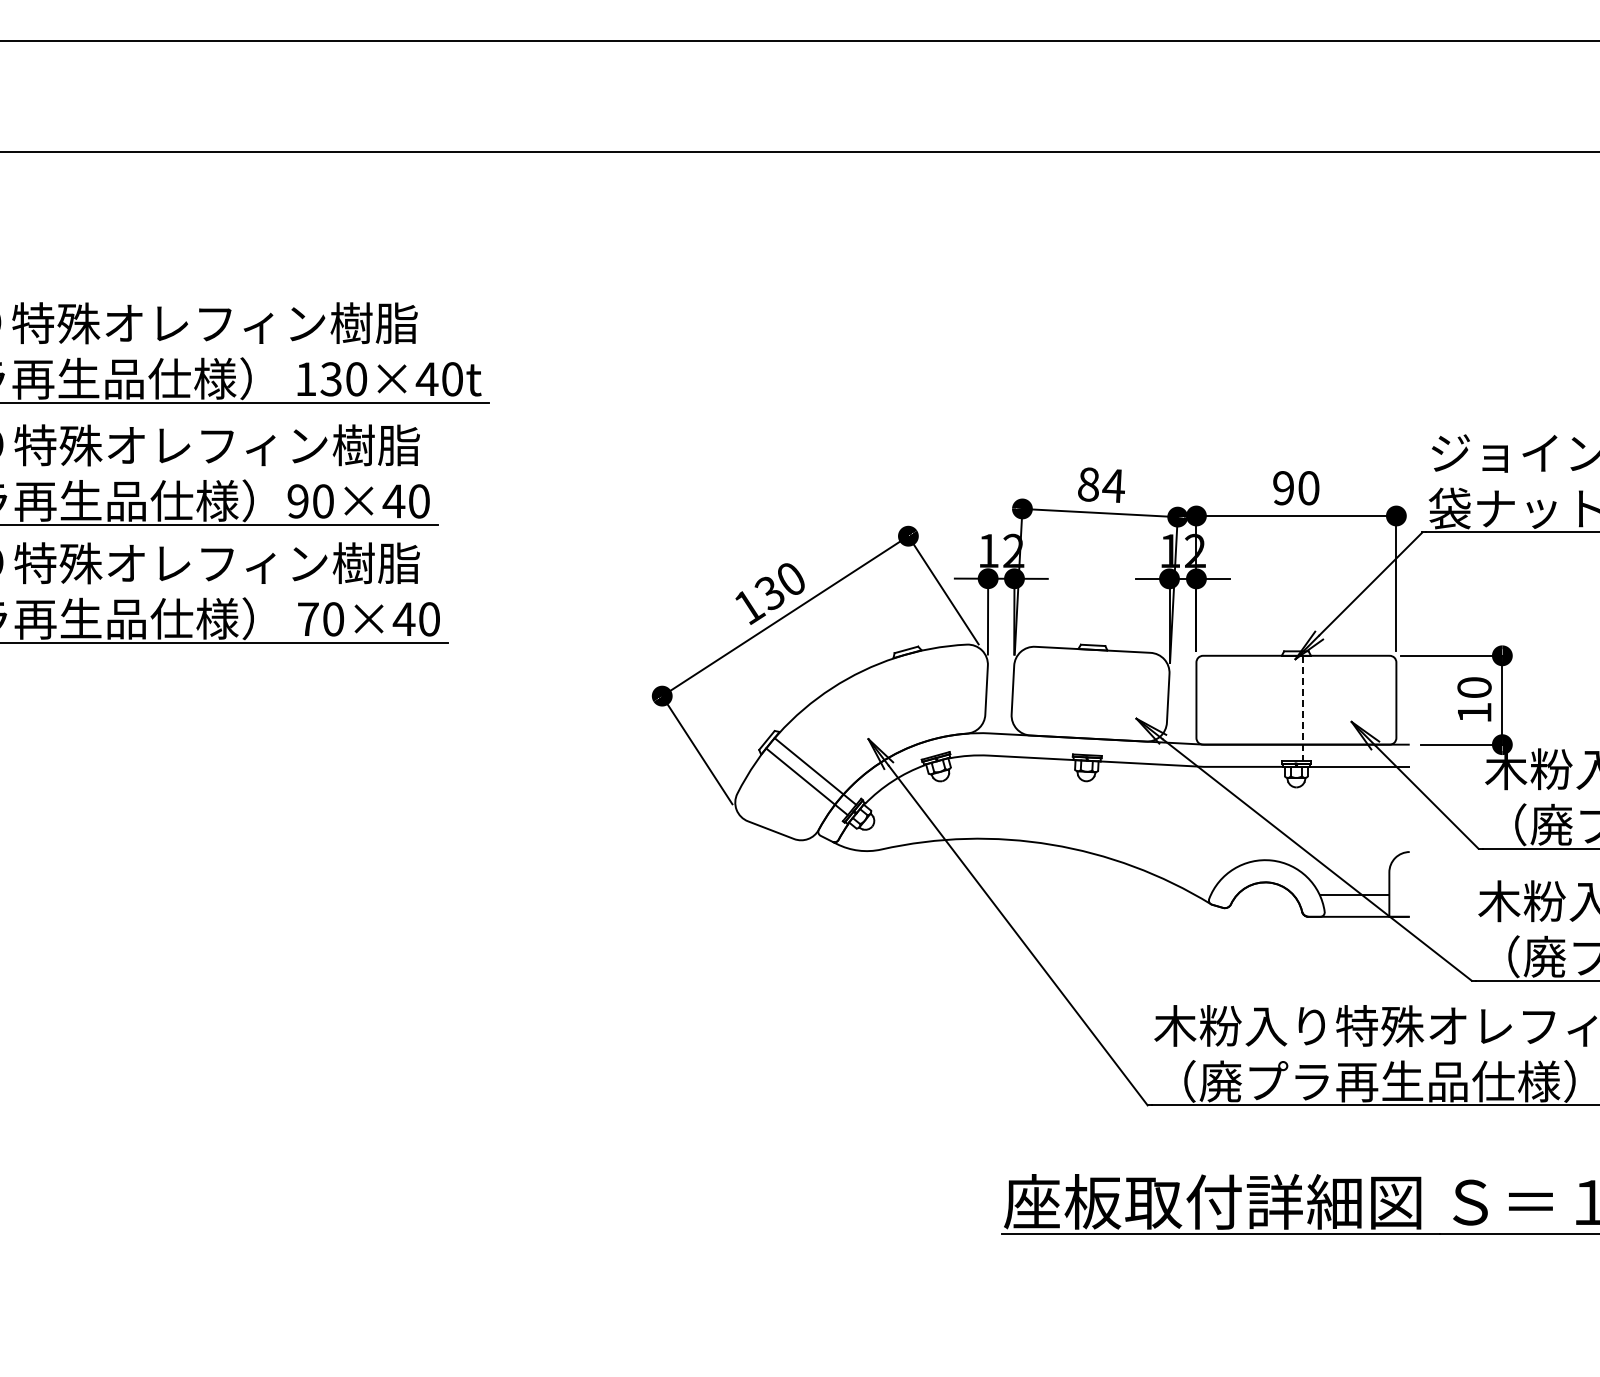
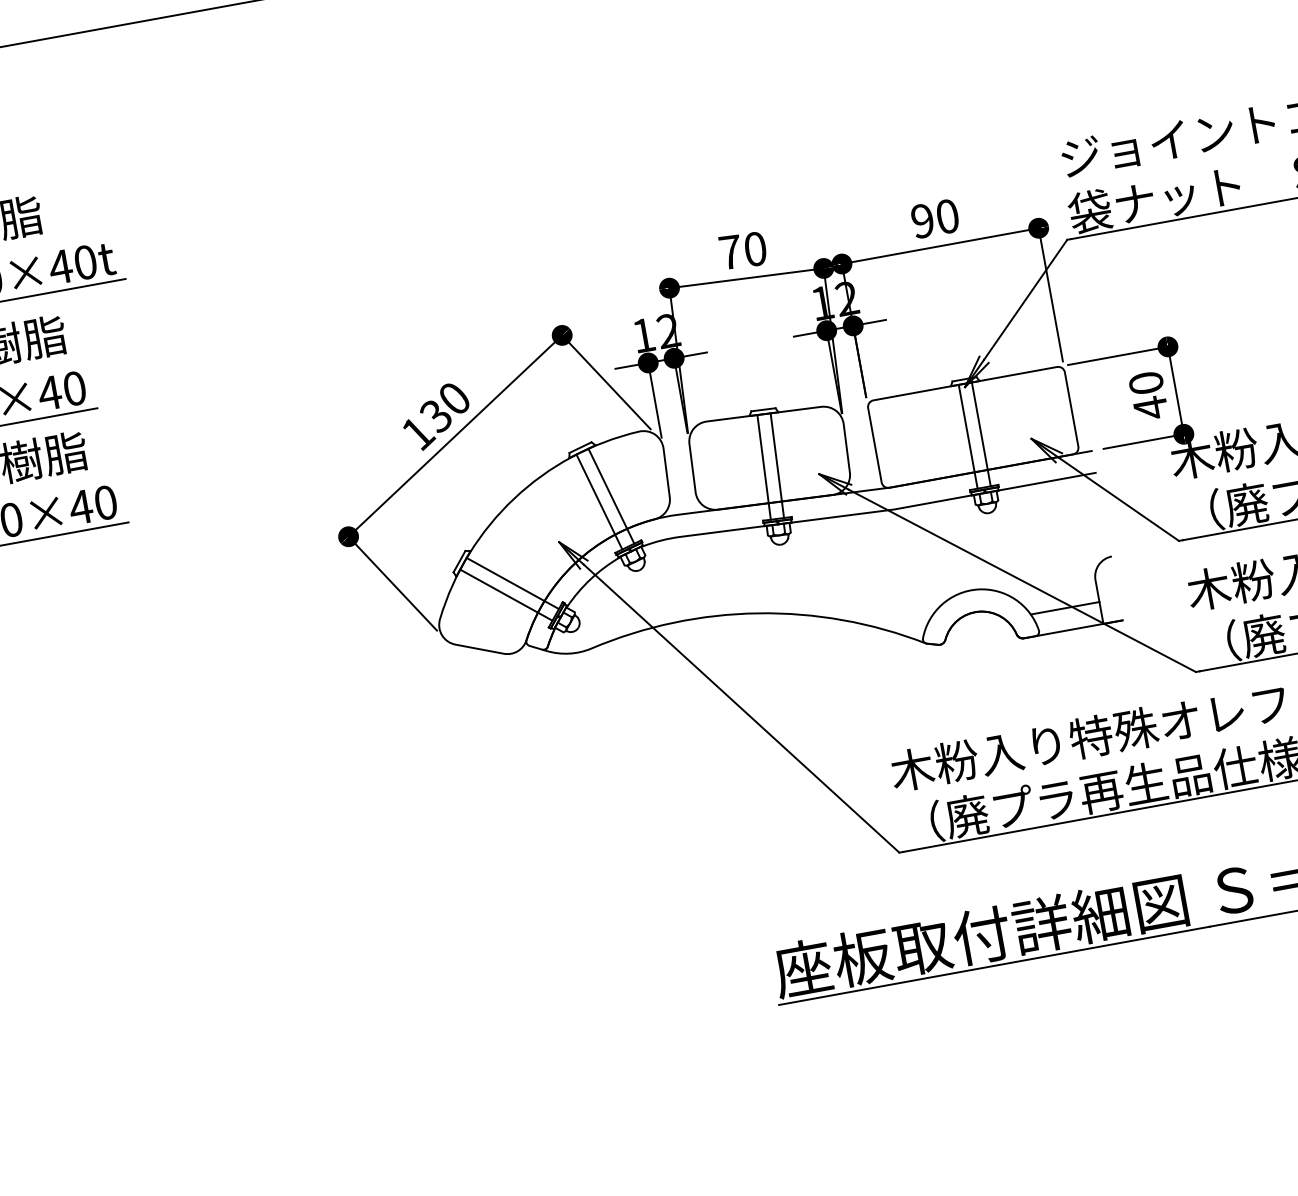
text: (1101, 485) -> (743, 250), 84 -> 70
line: (1083, 701) -> (764, 466), added
line: (1096, 702) -> (776, 465), added
line: (928, 703) -> (611, 496), added
line: (915, 706) -> (599, 501), added
line: (1289, 708) -> (967, 436), added
line: (1303, 708) -> (981, 434), dashed -> solid
text: (1474, 712) -> (1150, 407), 10 -> 40

